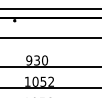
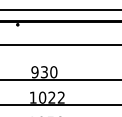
text: (43, 81) -> (52, 97), 1052 -> 1022

